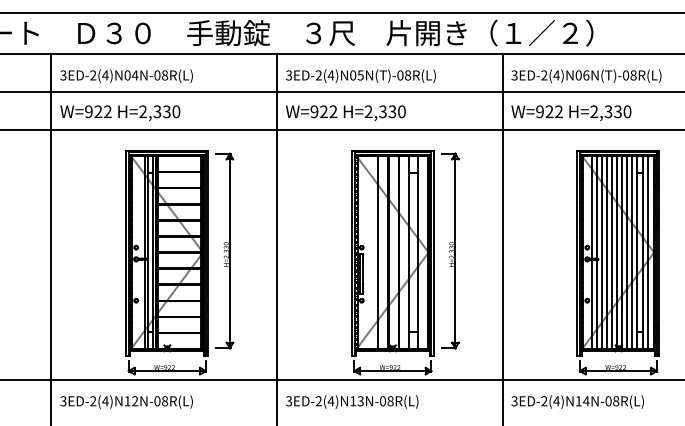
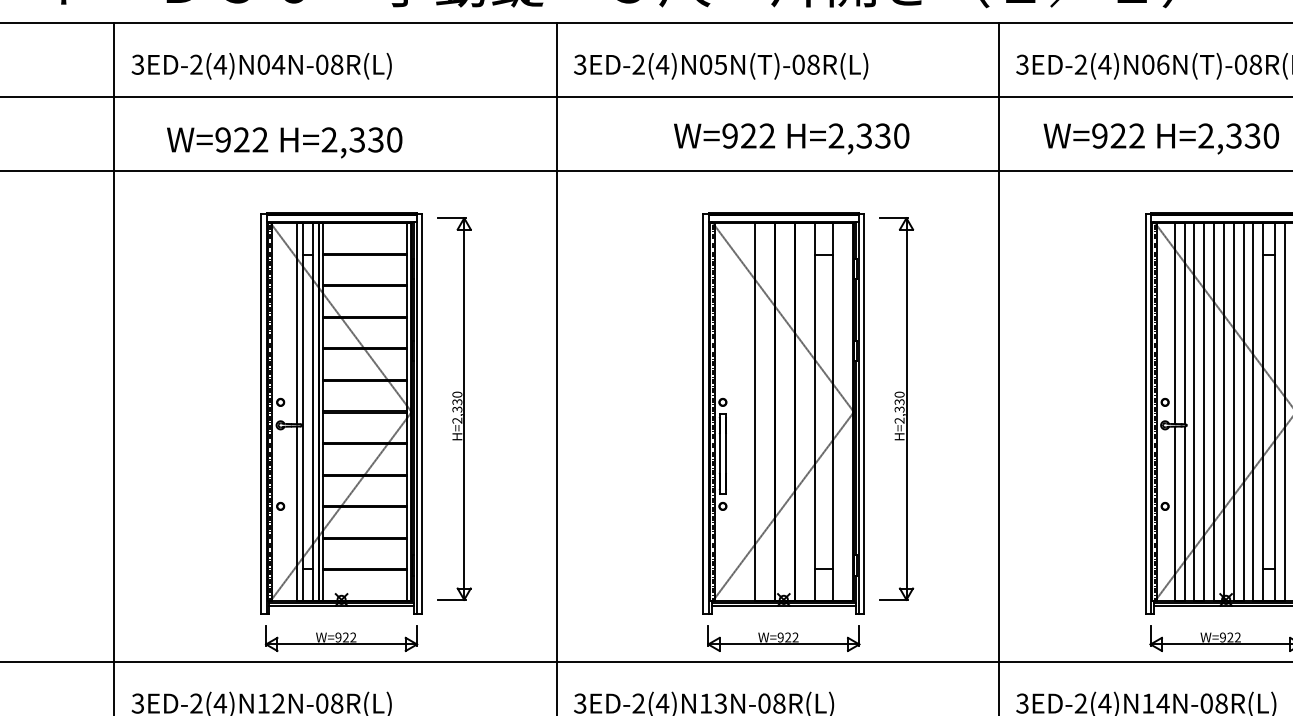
text: (345, 112) -> (790, 137), moved
text: (120, 113) -> (285, 143), moved
text: (571, 113) -> (1161, 139), moved

